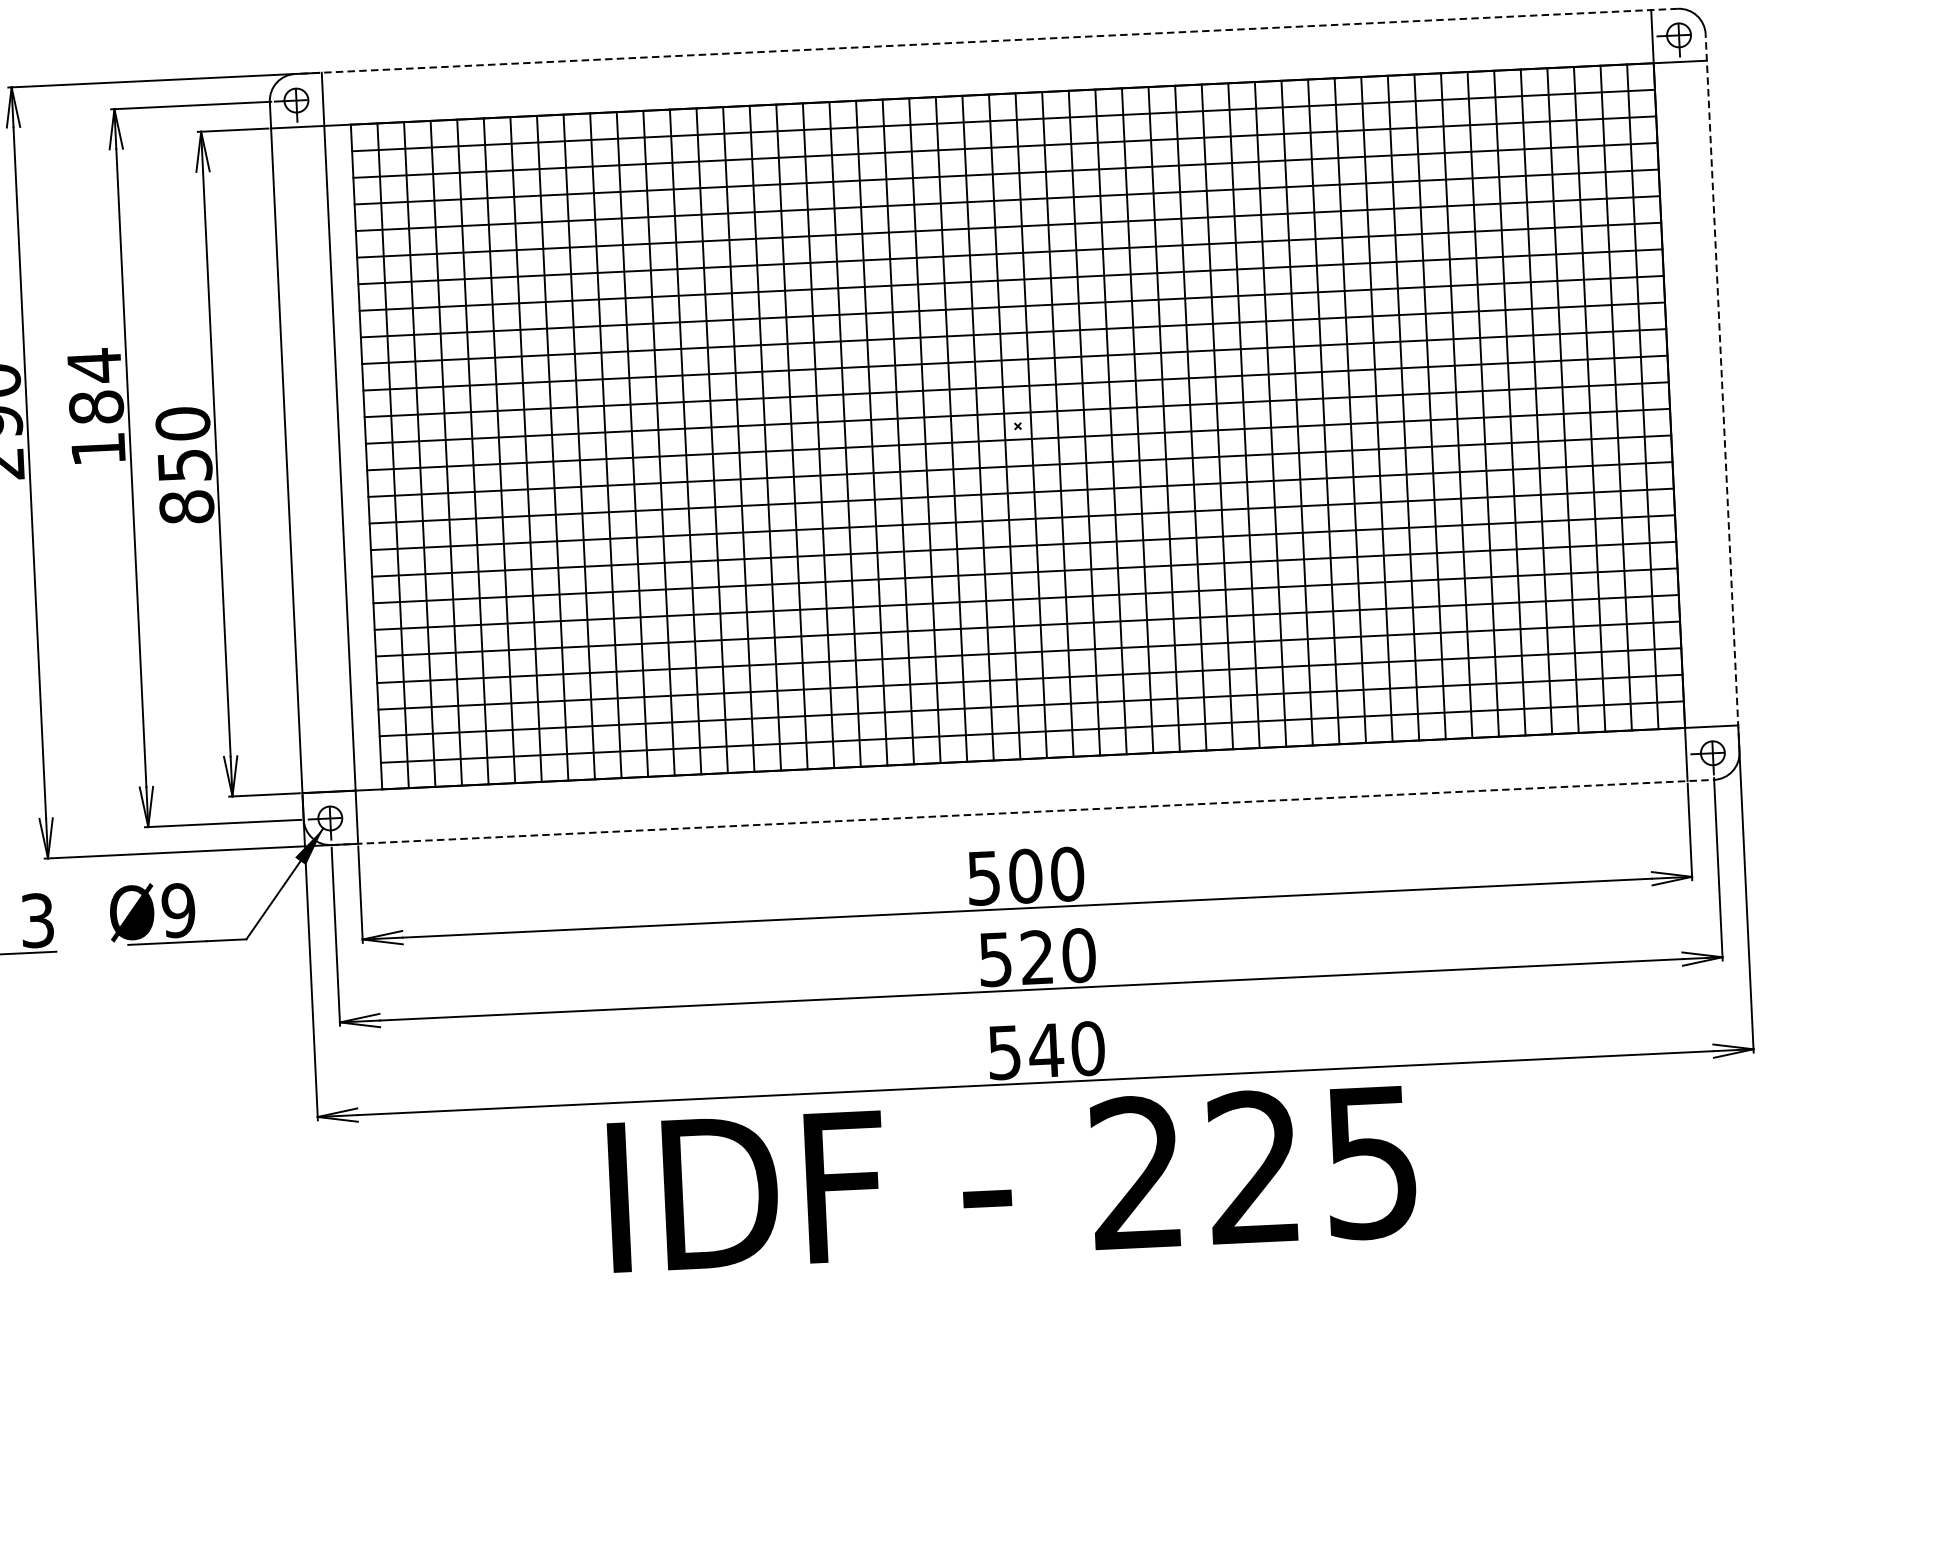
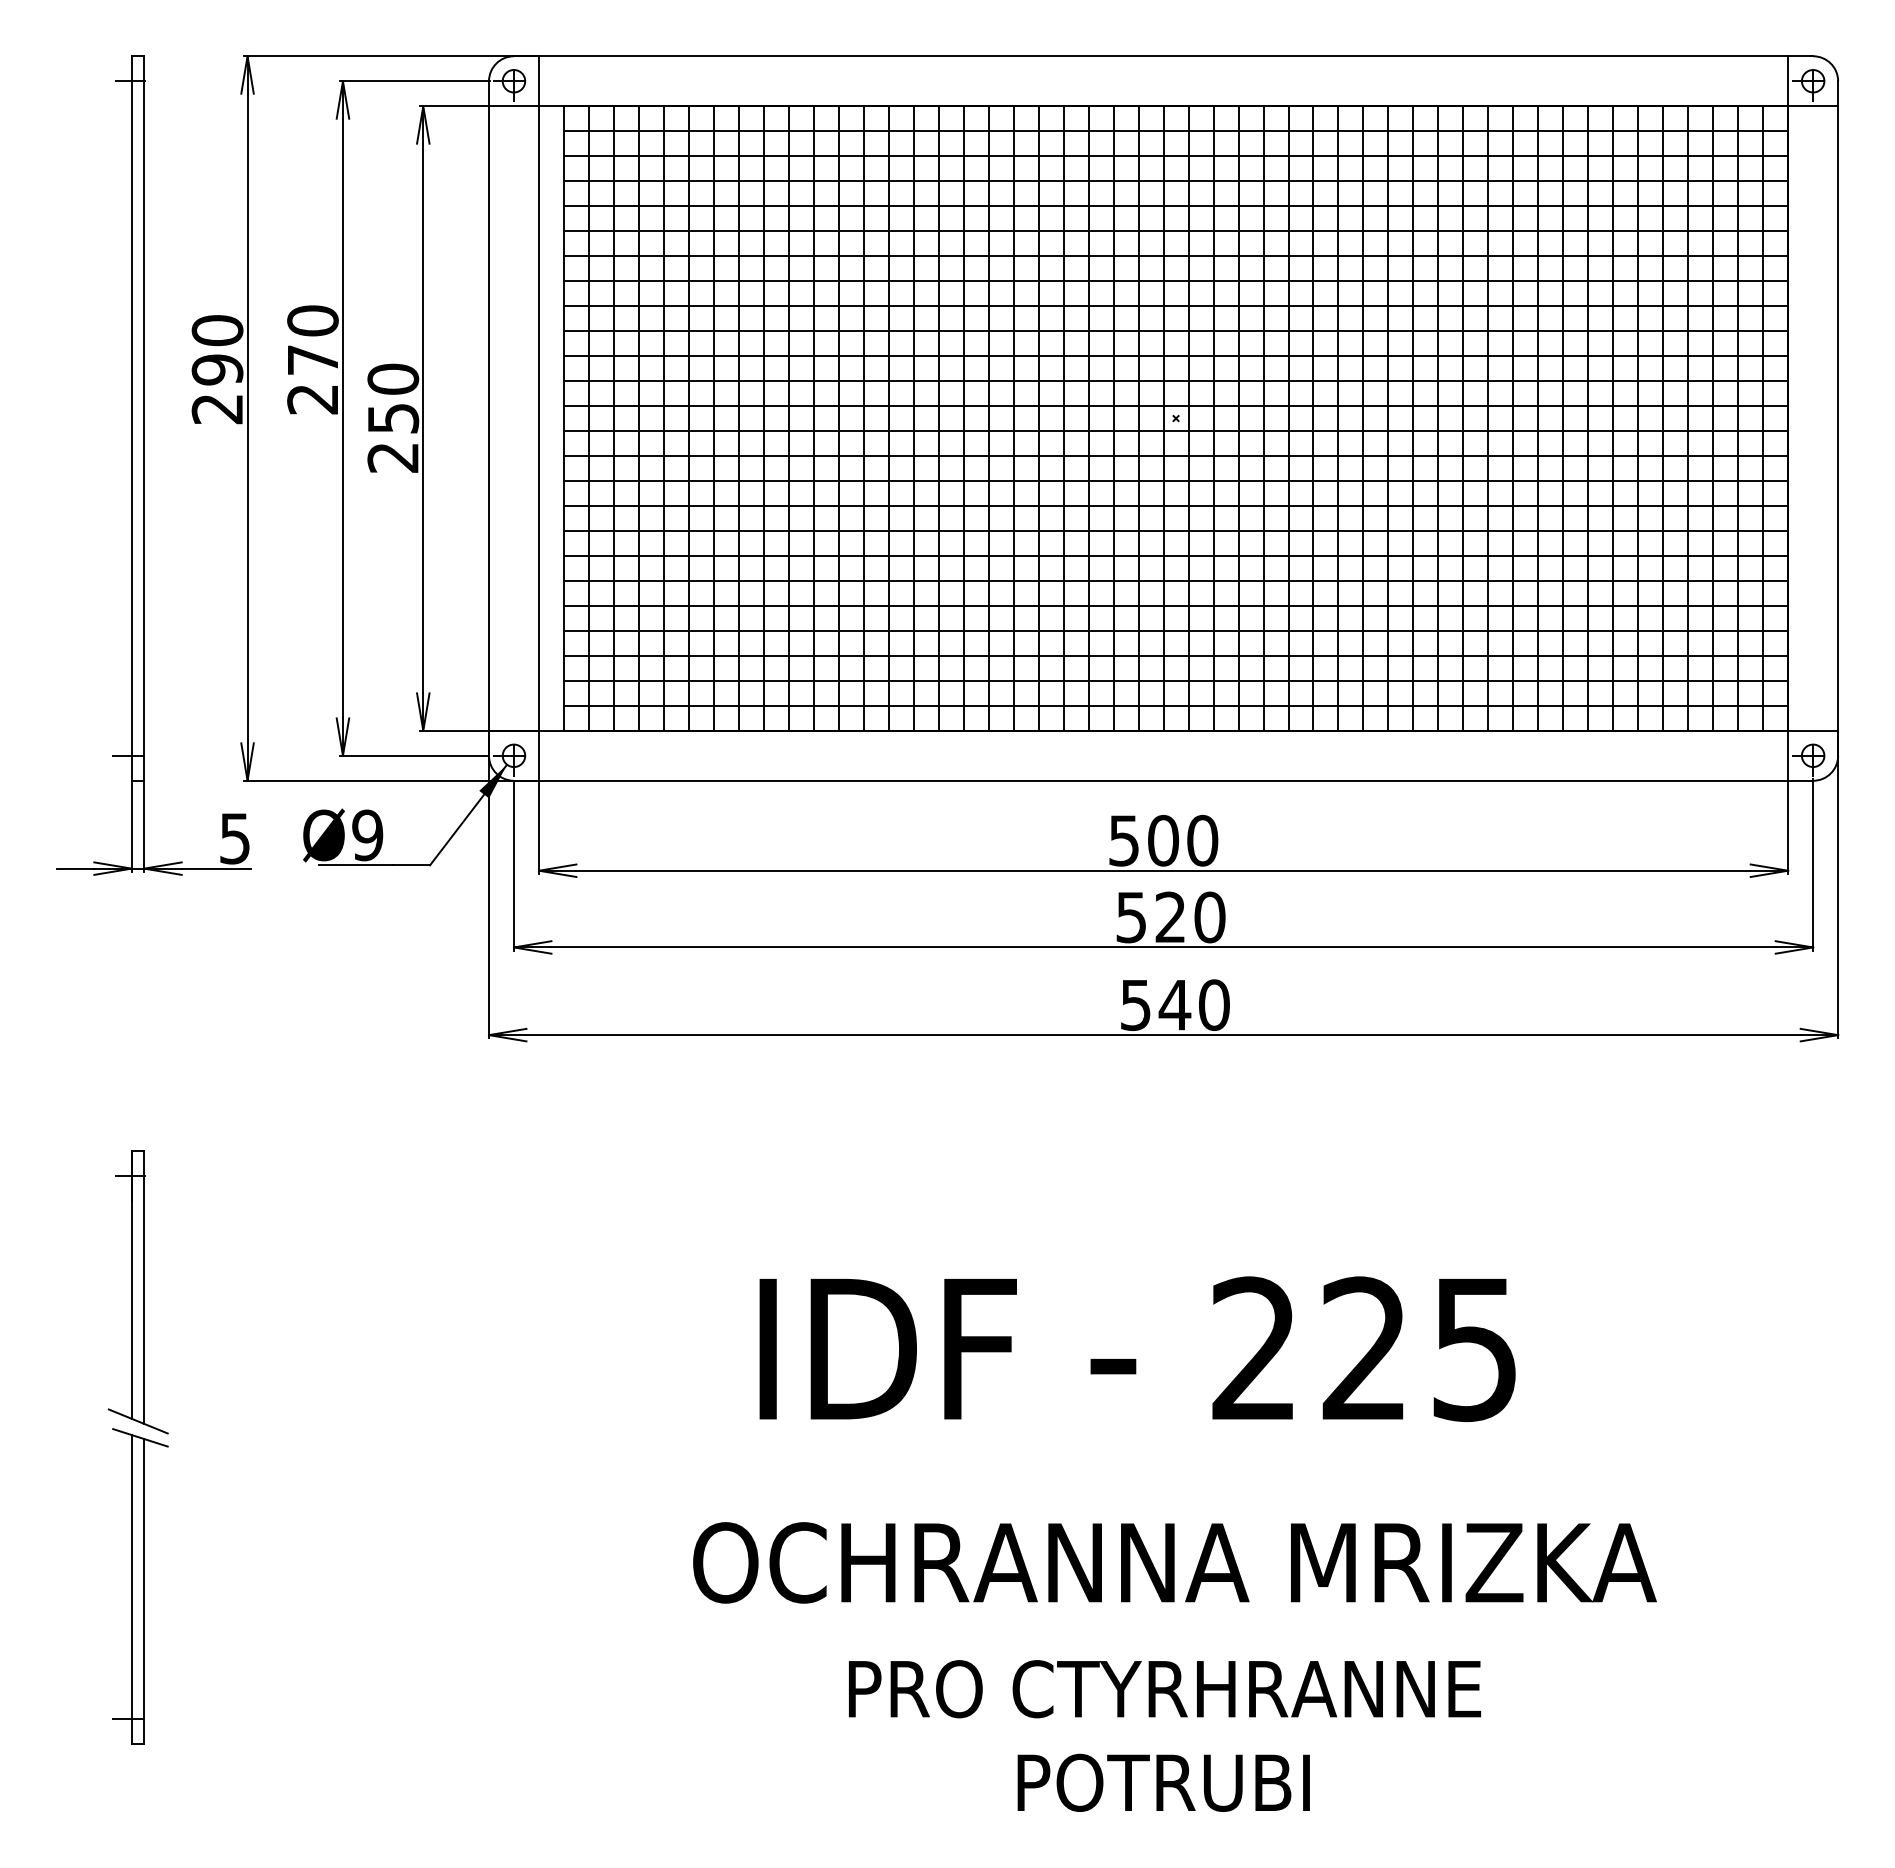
line: (986, 41) -> (1163, 56), dashed -> solid
line: (1722, 393) -> (1838, 418), dashed -> solid
text: (95, 406) -> (312, 359), 184 -> 270
text: (187, 507) -> (393, 457), 850 -> 250
line: (1022, 812) -> (1163, 780), dashed -> solid
text: (36, 919) -> (234, 837), 3 -> 5
text: (1012, 1179) -> (1137, 1349), moved

